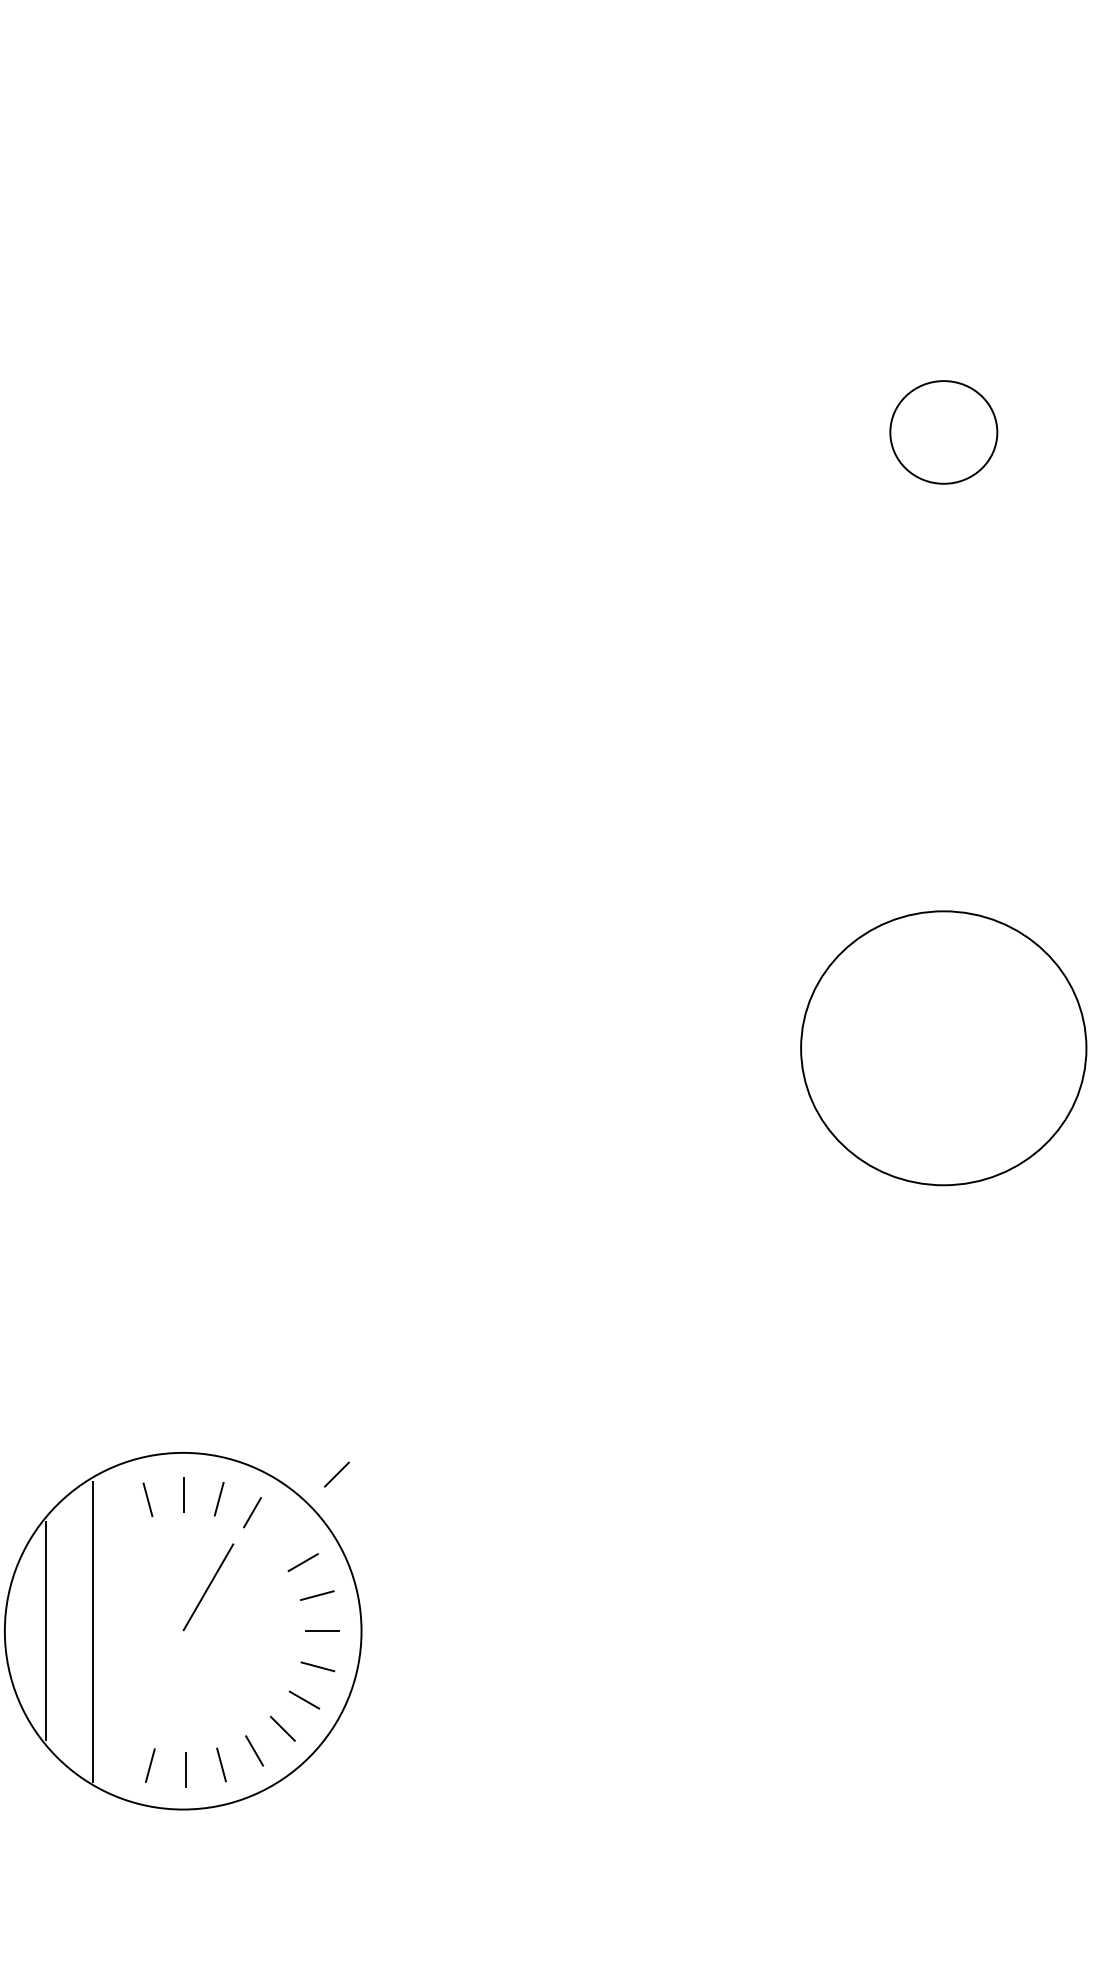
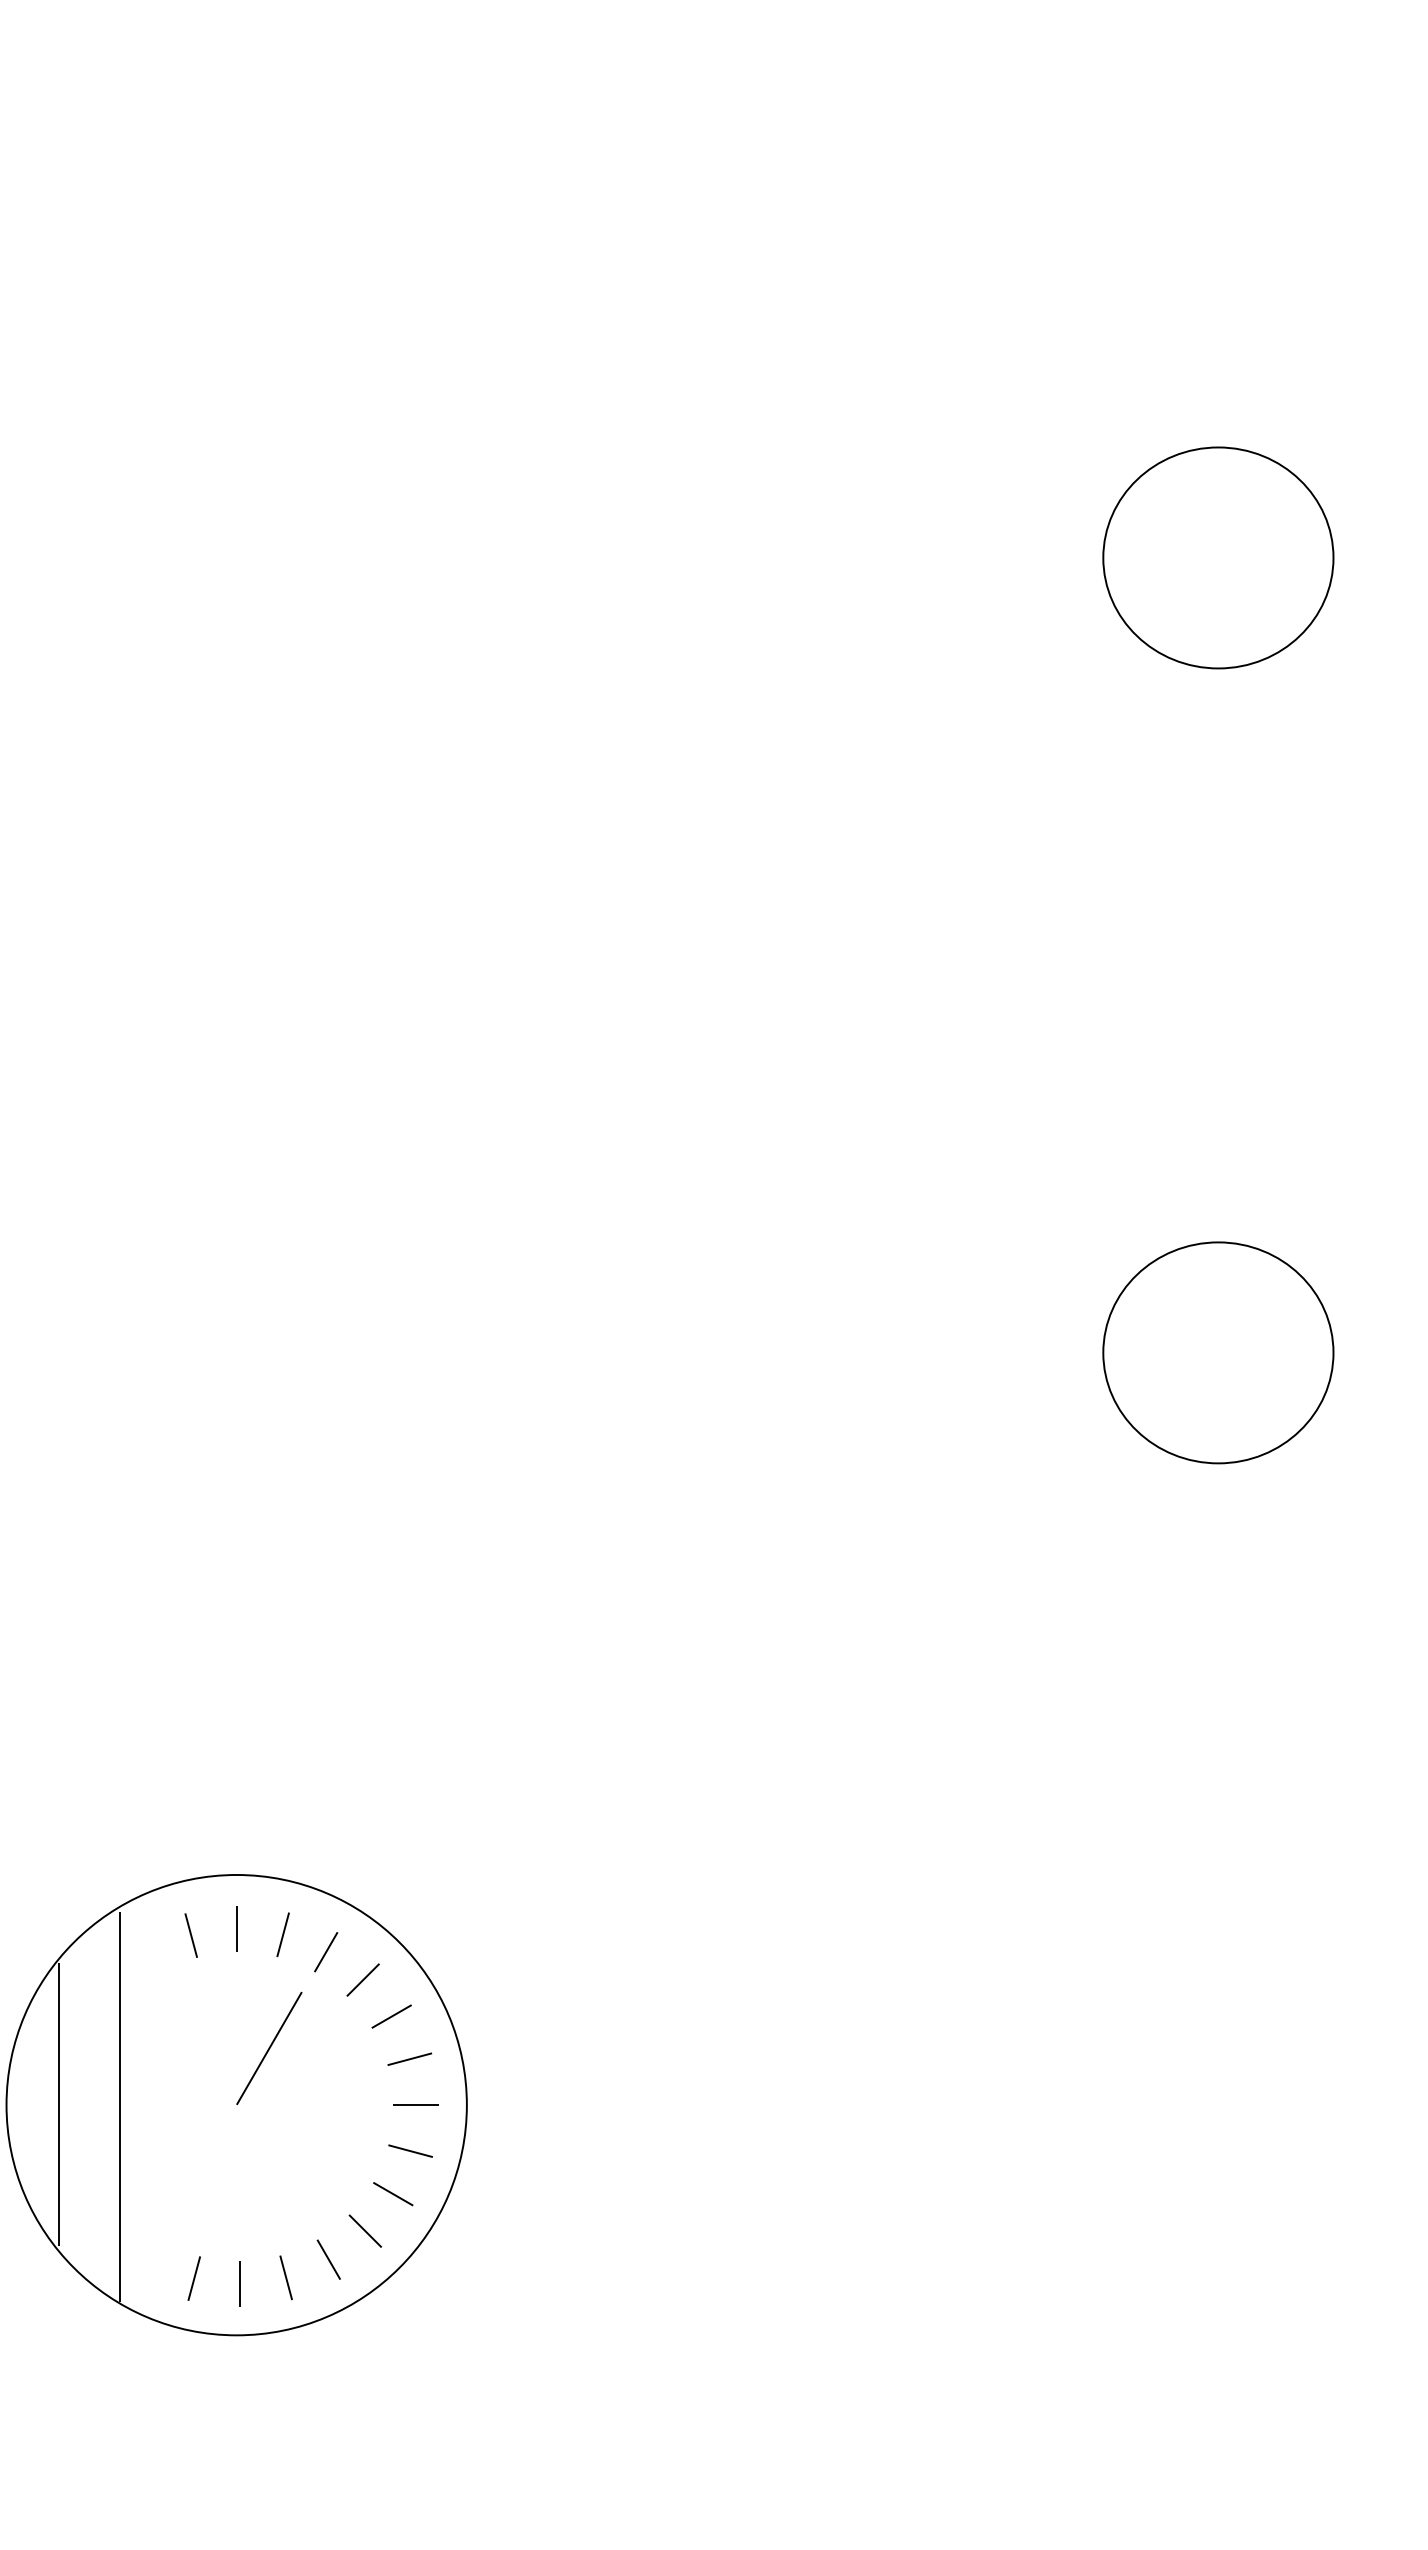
part: (943, 432) -> (1218, 557), size x1.67
part: (943, 1048) -> (1218, 1352), size x0.62
line: (336, 1474) -> (362, 1979), moved

